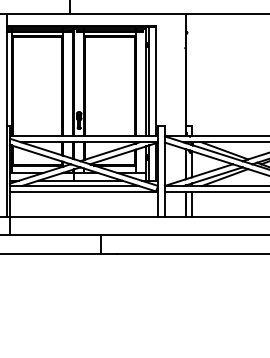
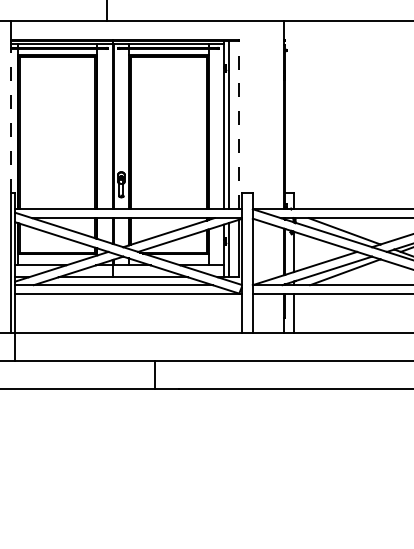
line: (7, 78) -> (11, 120), solid -> dashed
line: (155, 81) -> (238, 125), solid -> dashed

